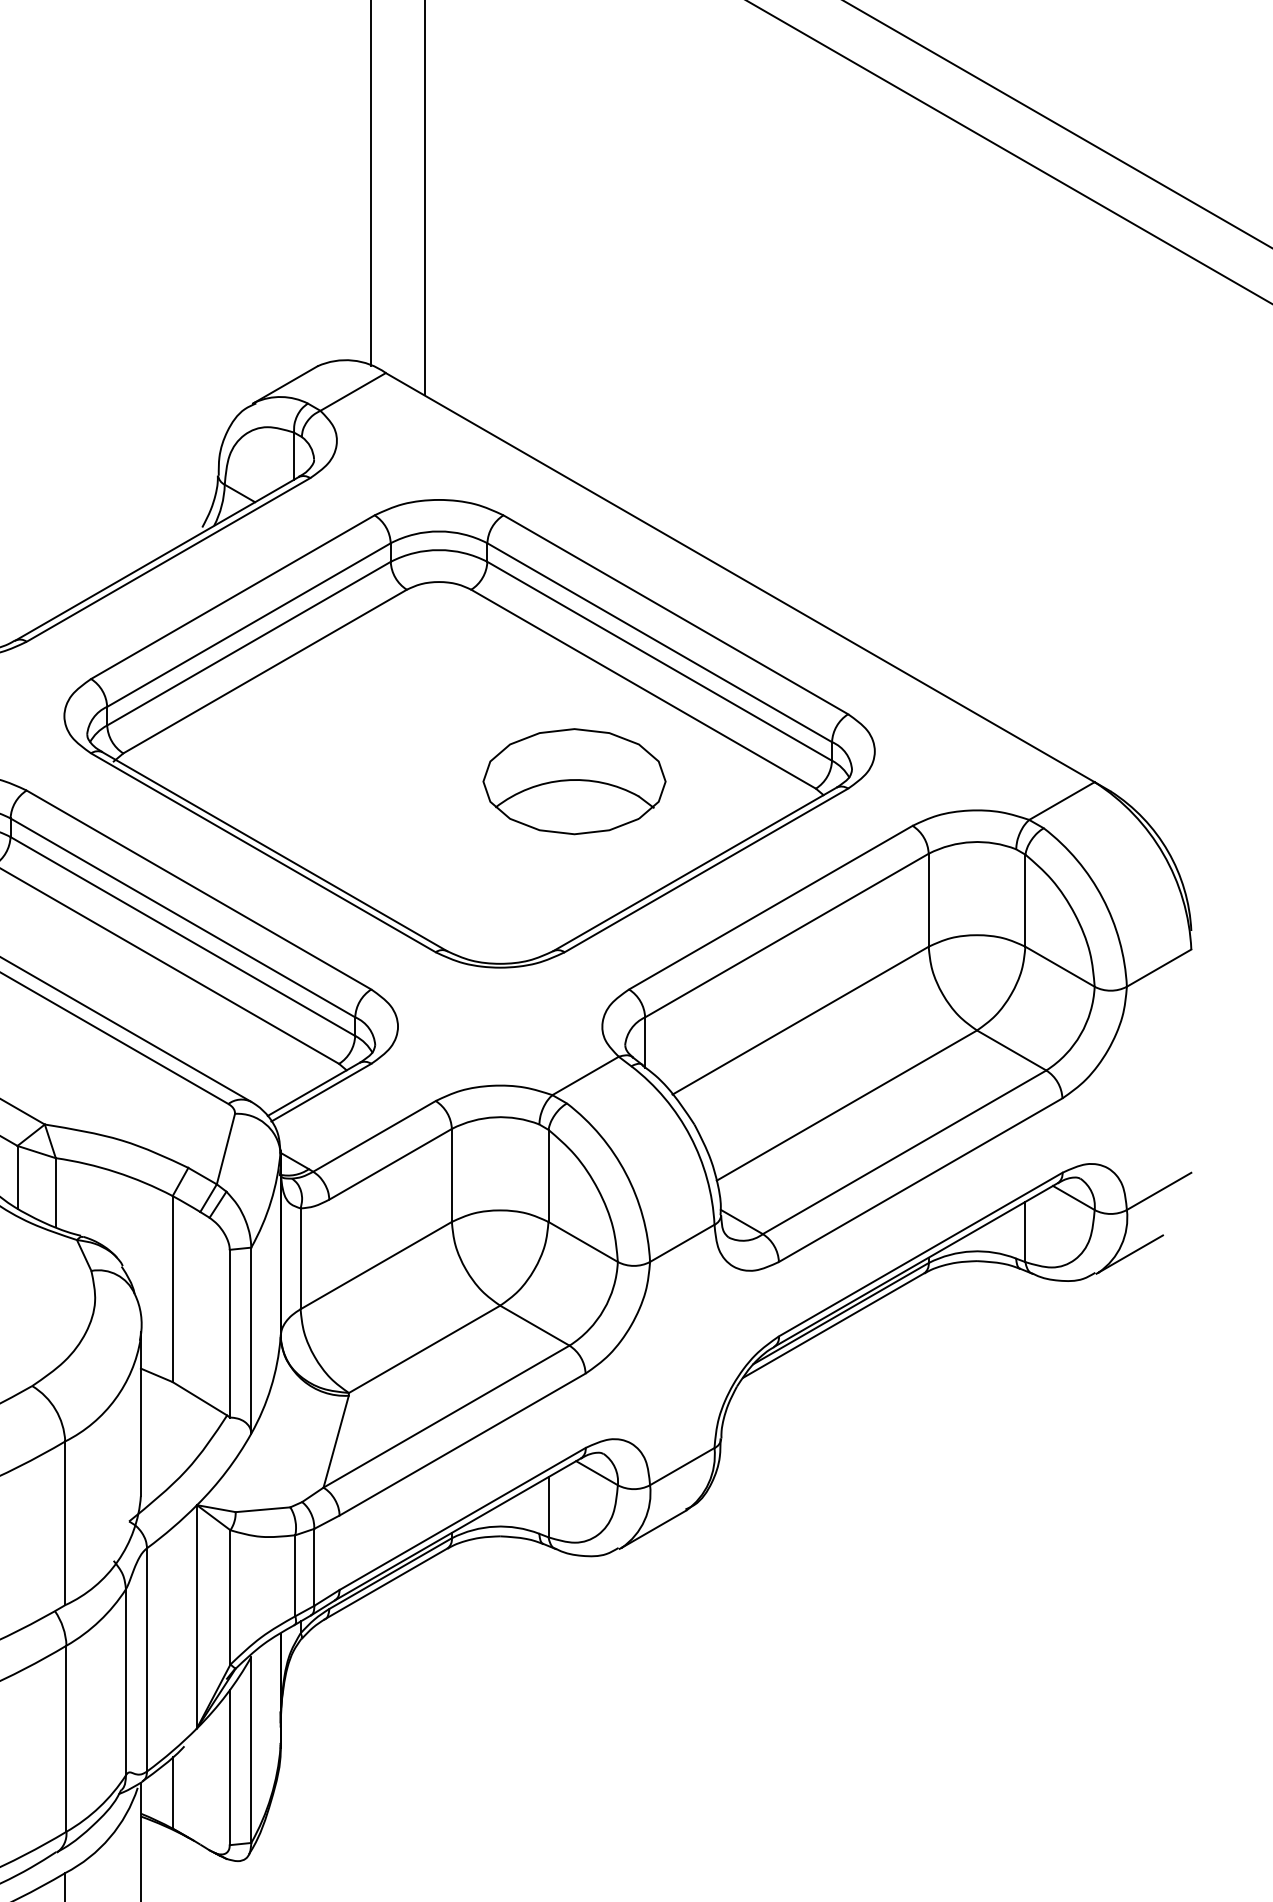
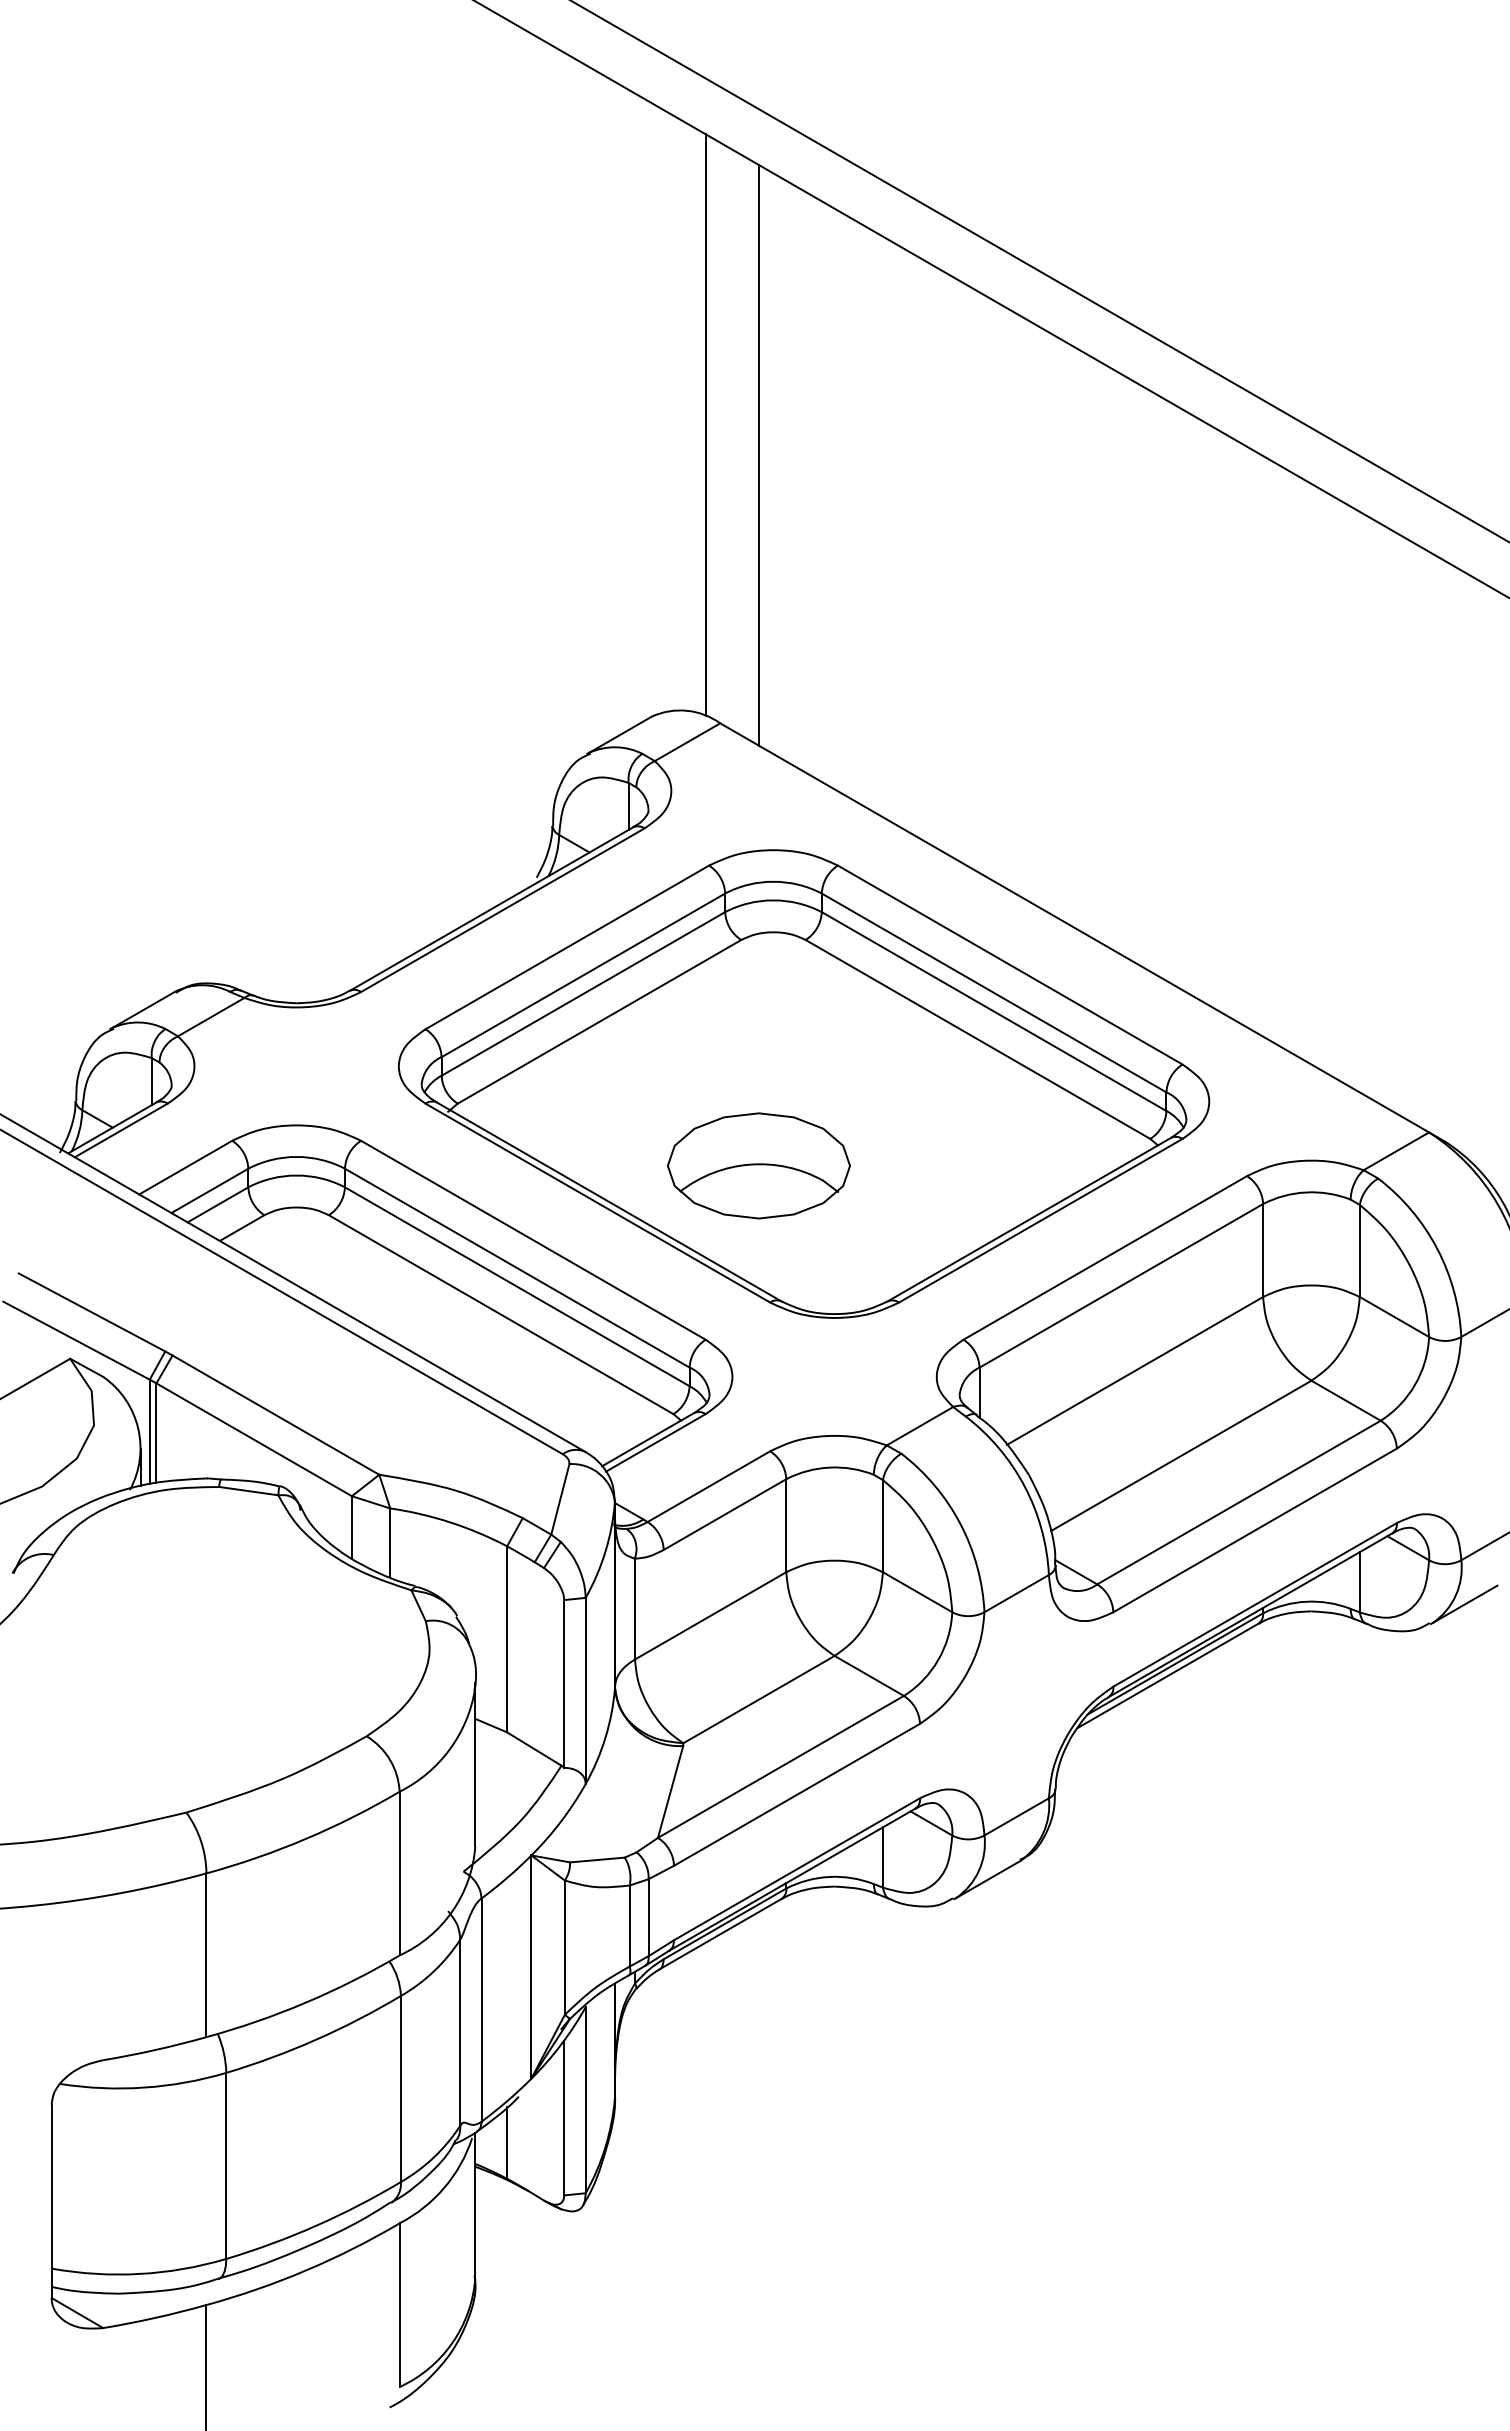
part: (574, 781) -> (758, 1165), moved

